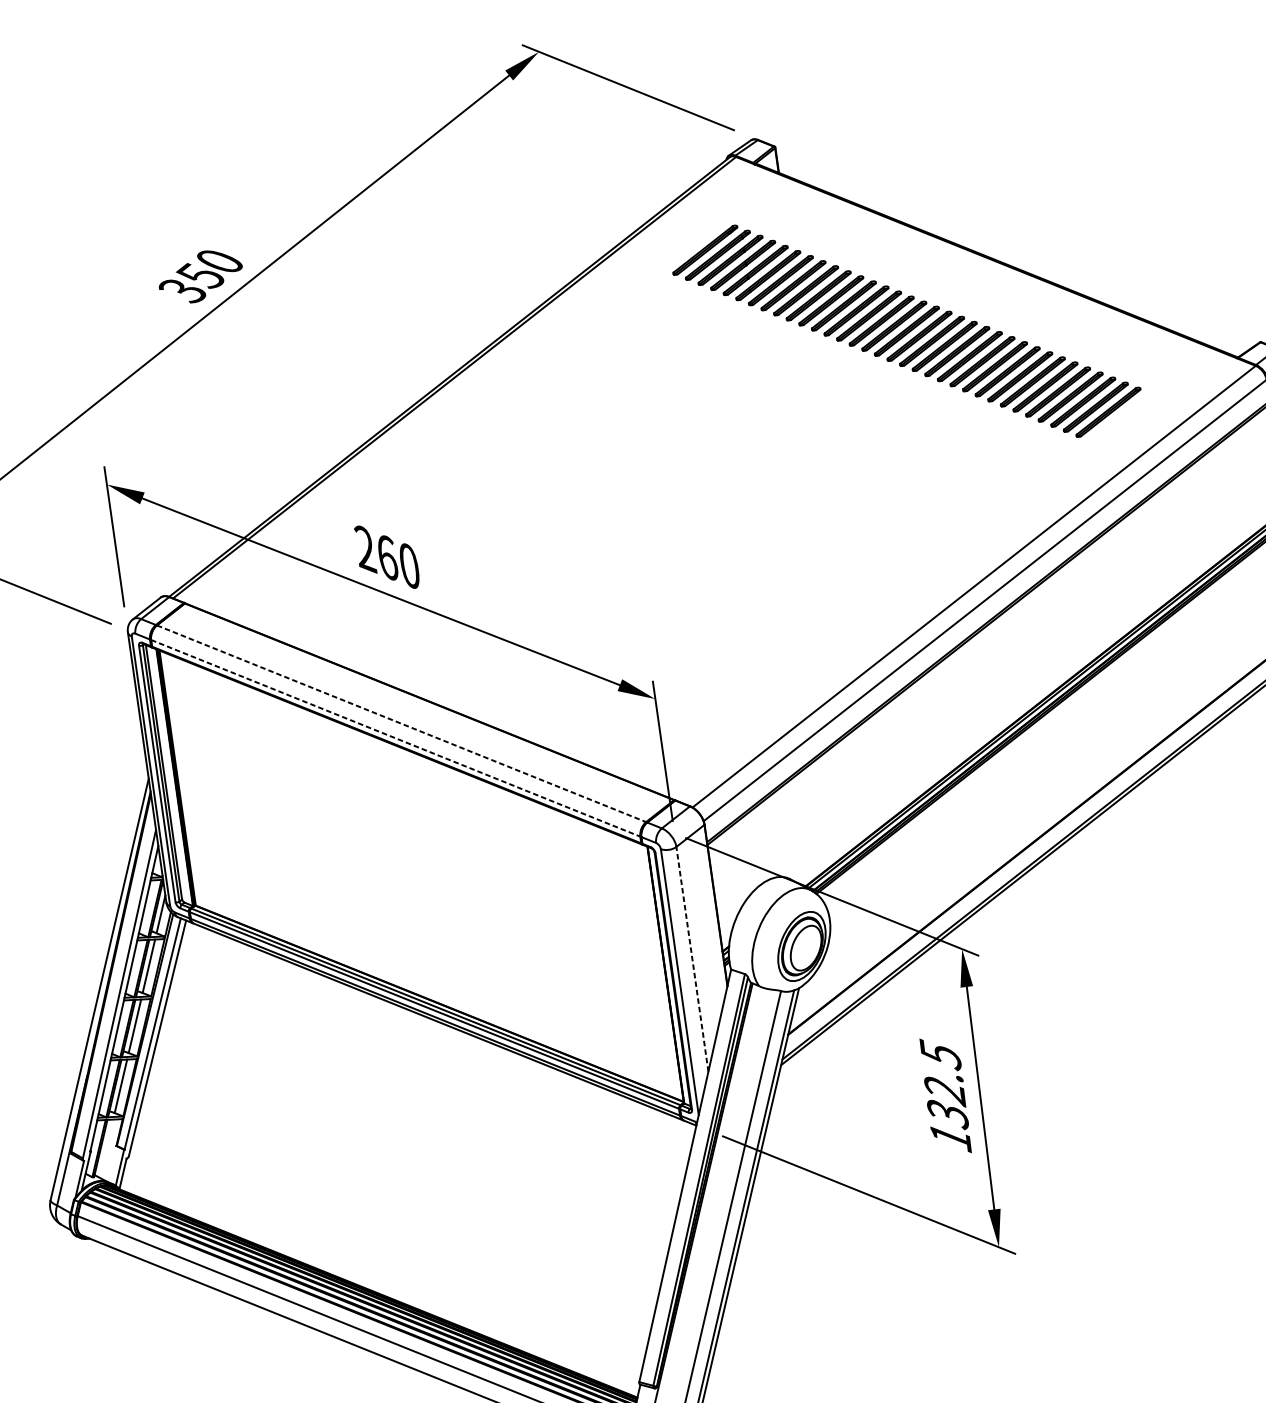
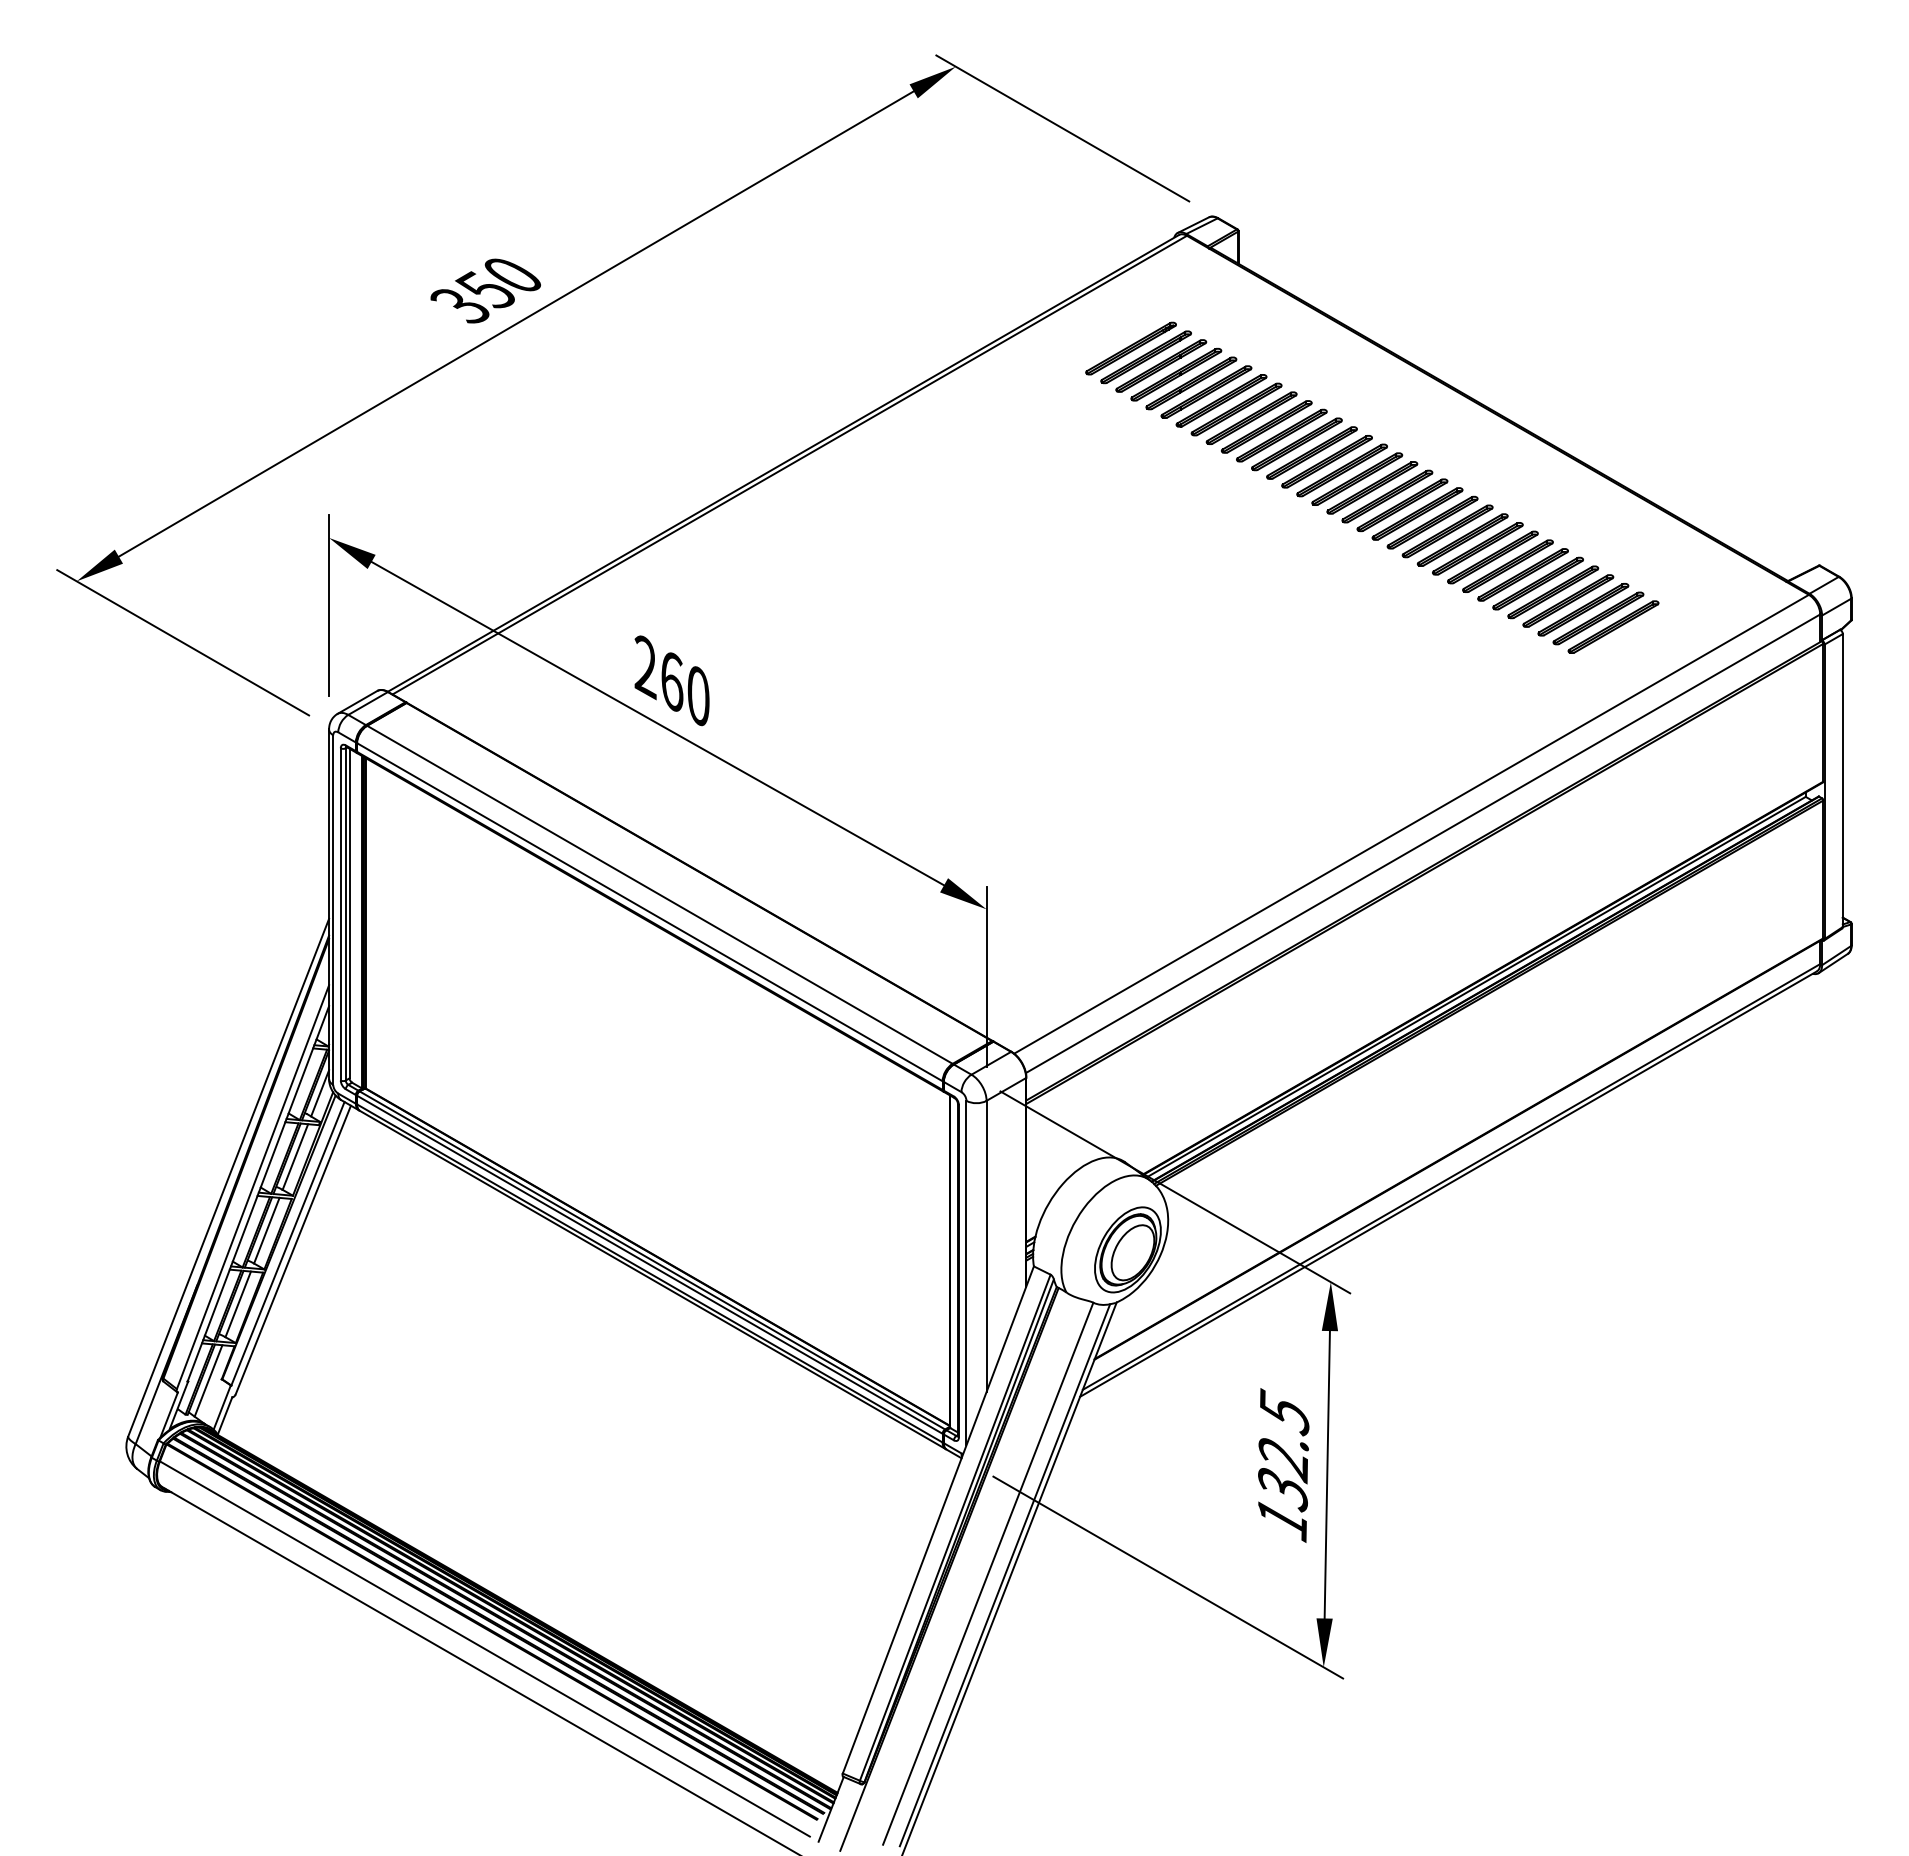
line: (402, 724) -> (660, 895), dashed -> solid
line: (396, 738) -> (650, 912), dashed -> solid
line: (692, 959) -> (986, 1246), dashed -> solid
line: (106, 1148) -> (208, 1380), added

